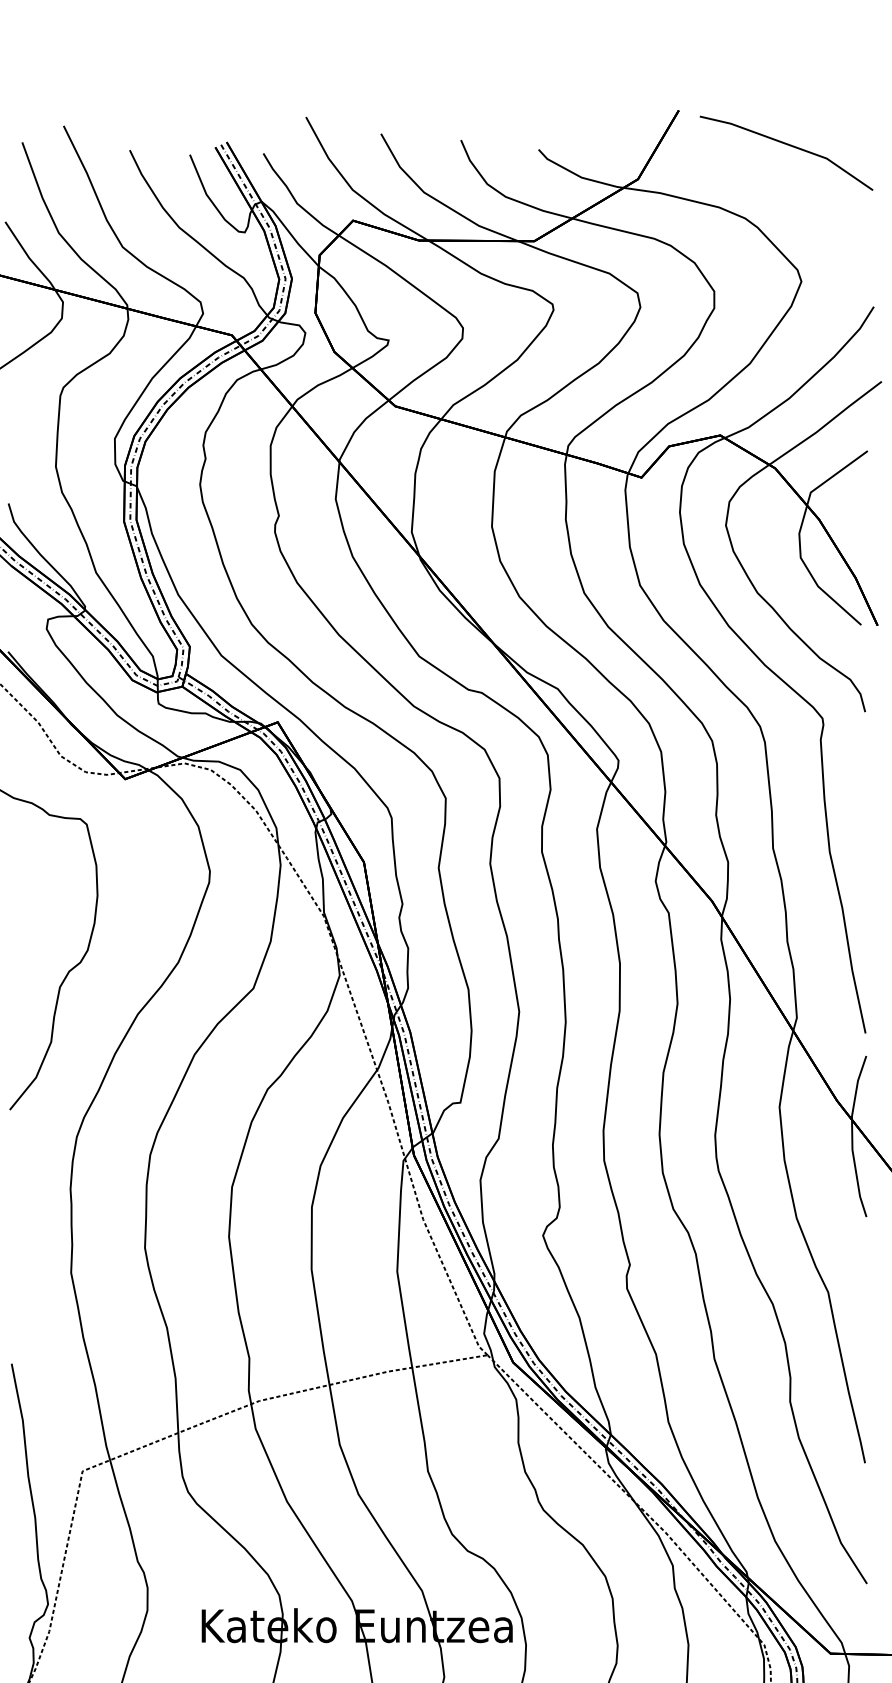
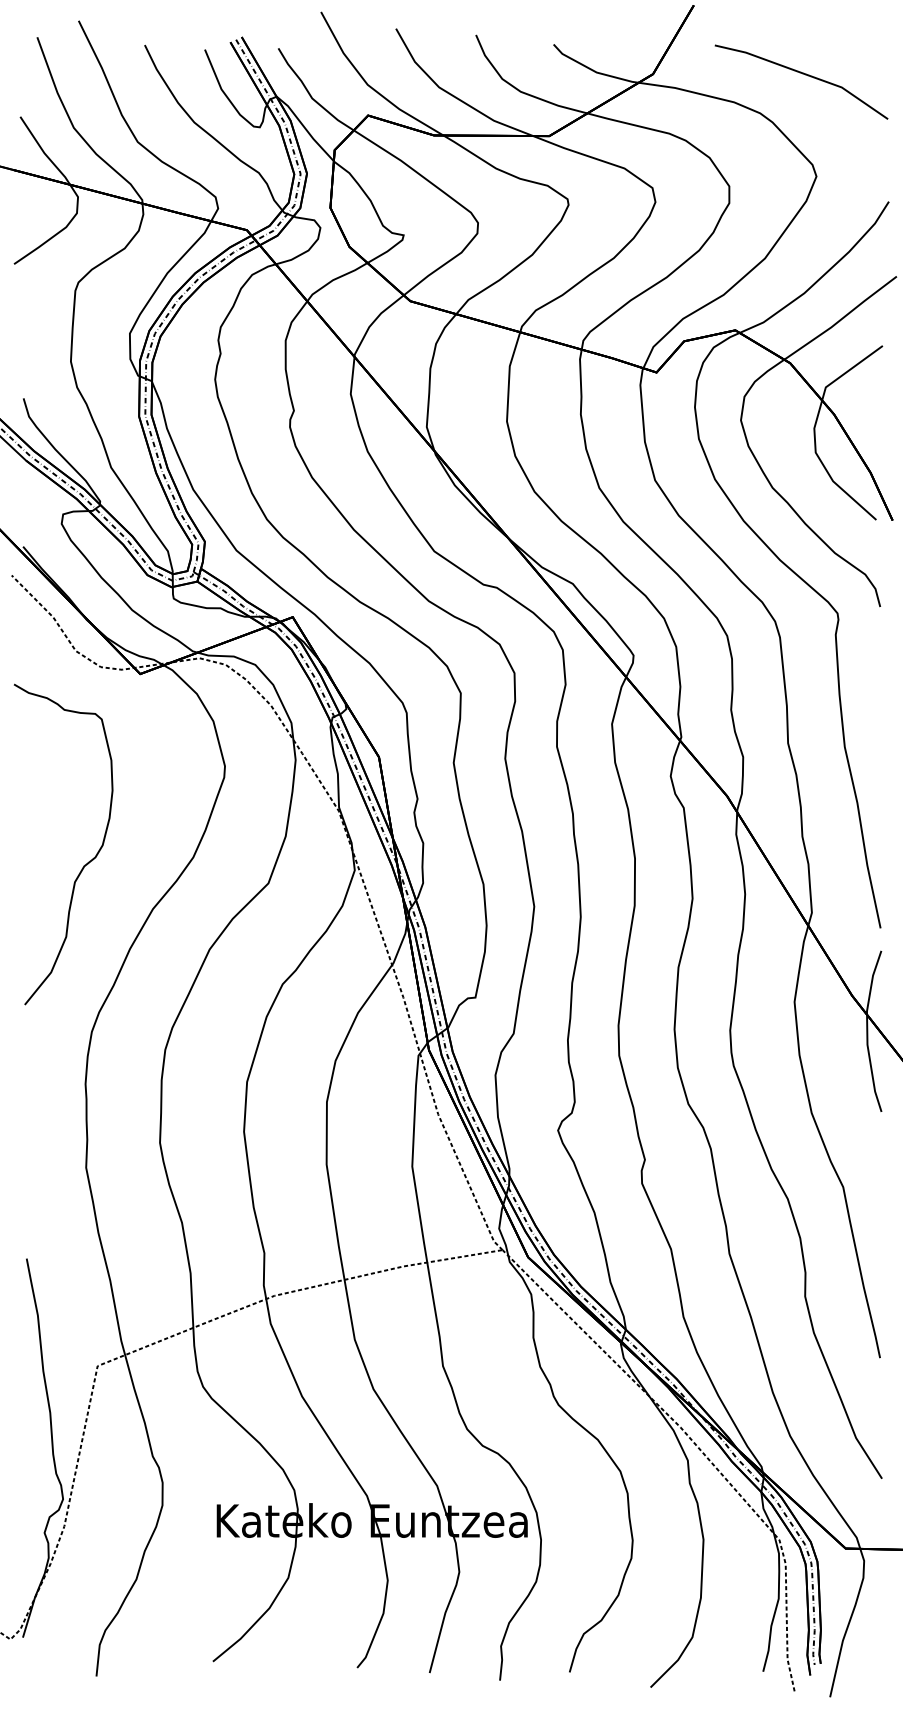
line: (787, 145) -> (802, 74), moved

